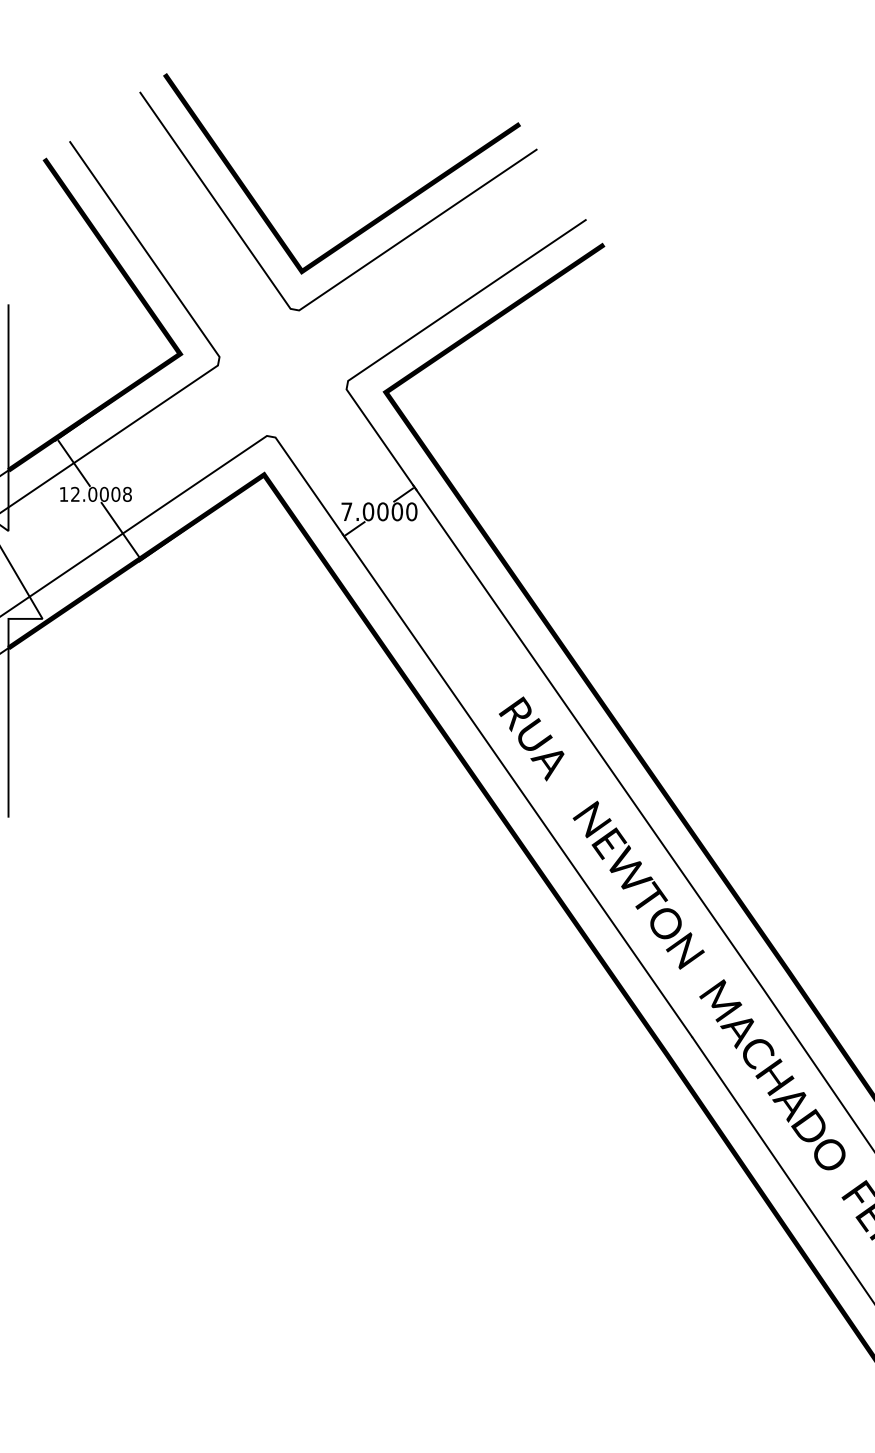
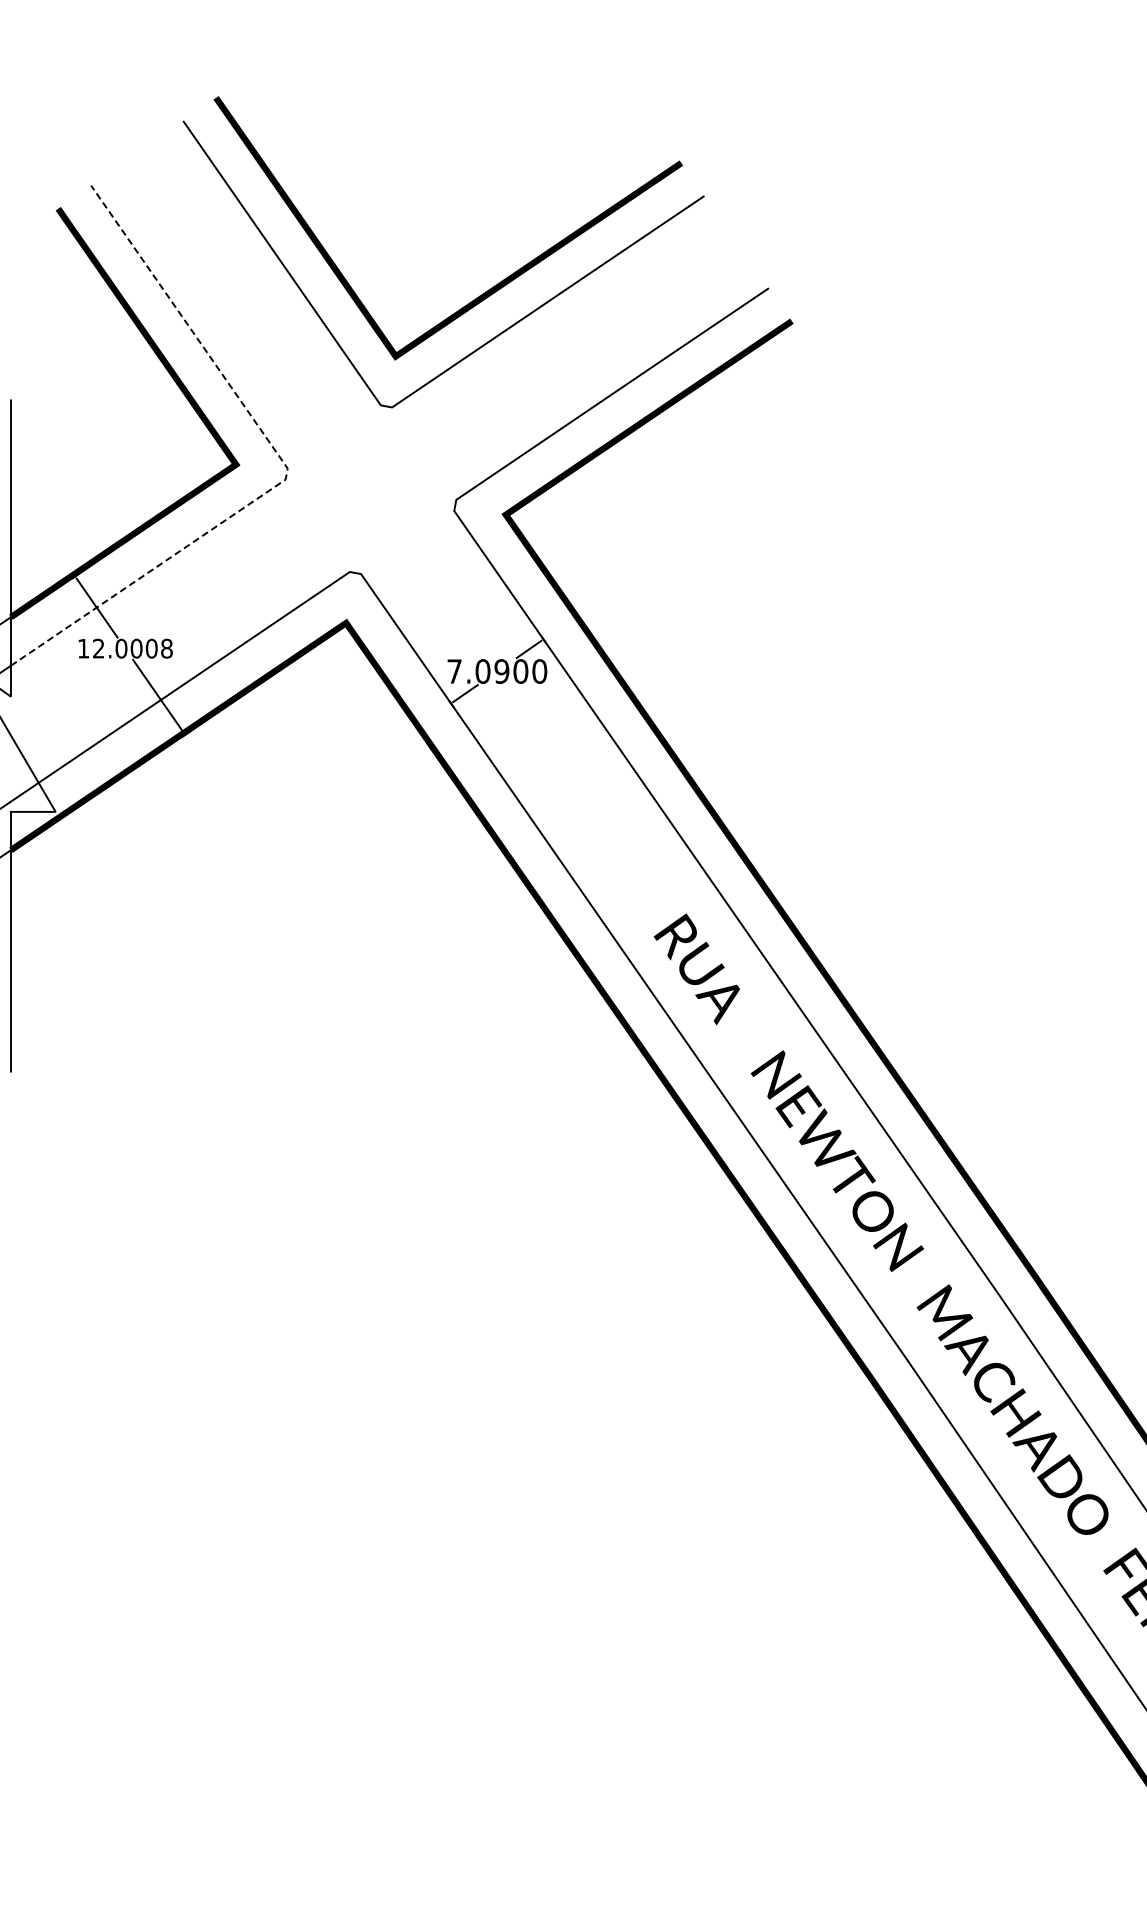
line: (219, 357) -> (287, 468), solid -> dashed
text: (382, 511) -> (501, 671), 7.0000 -> 7.0900

